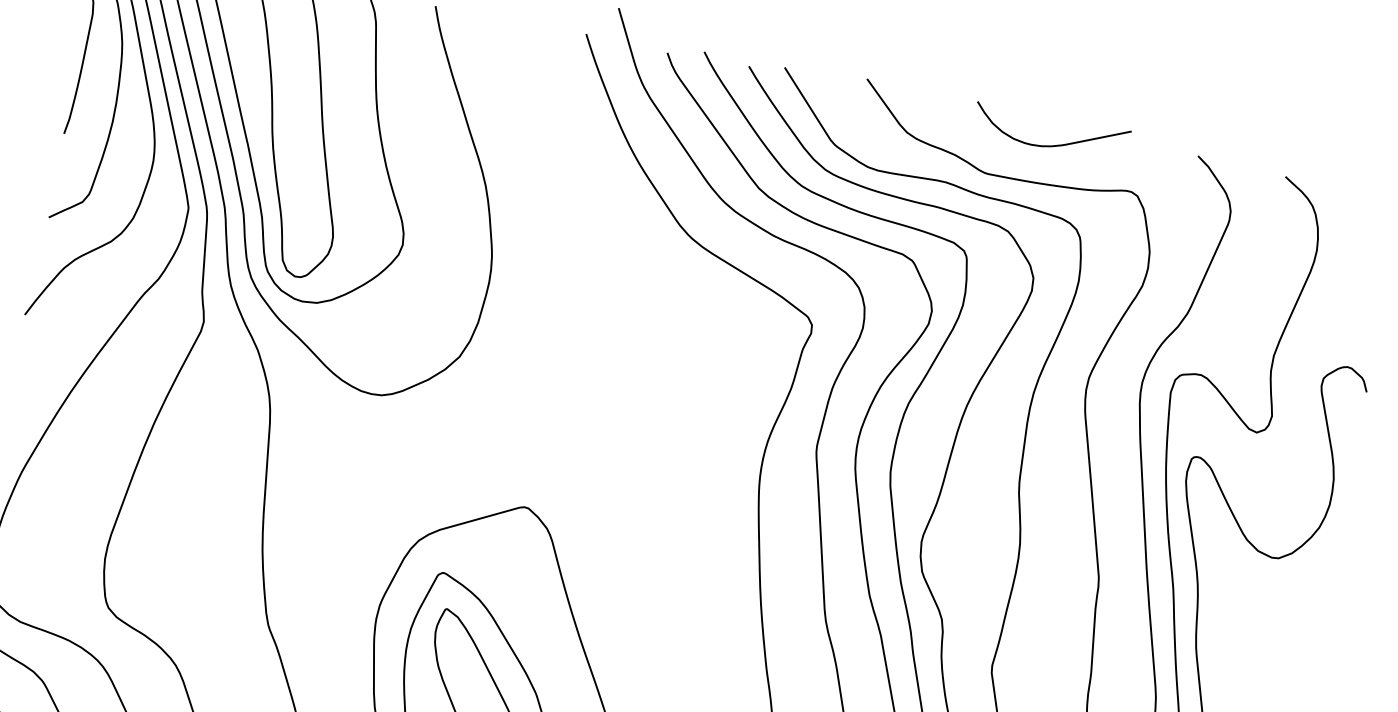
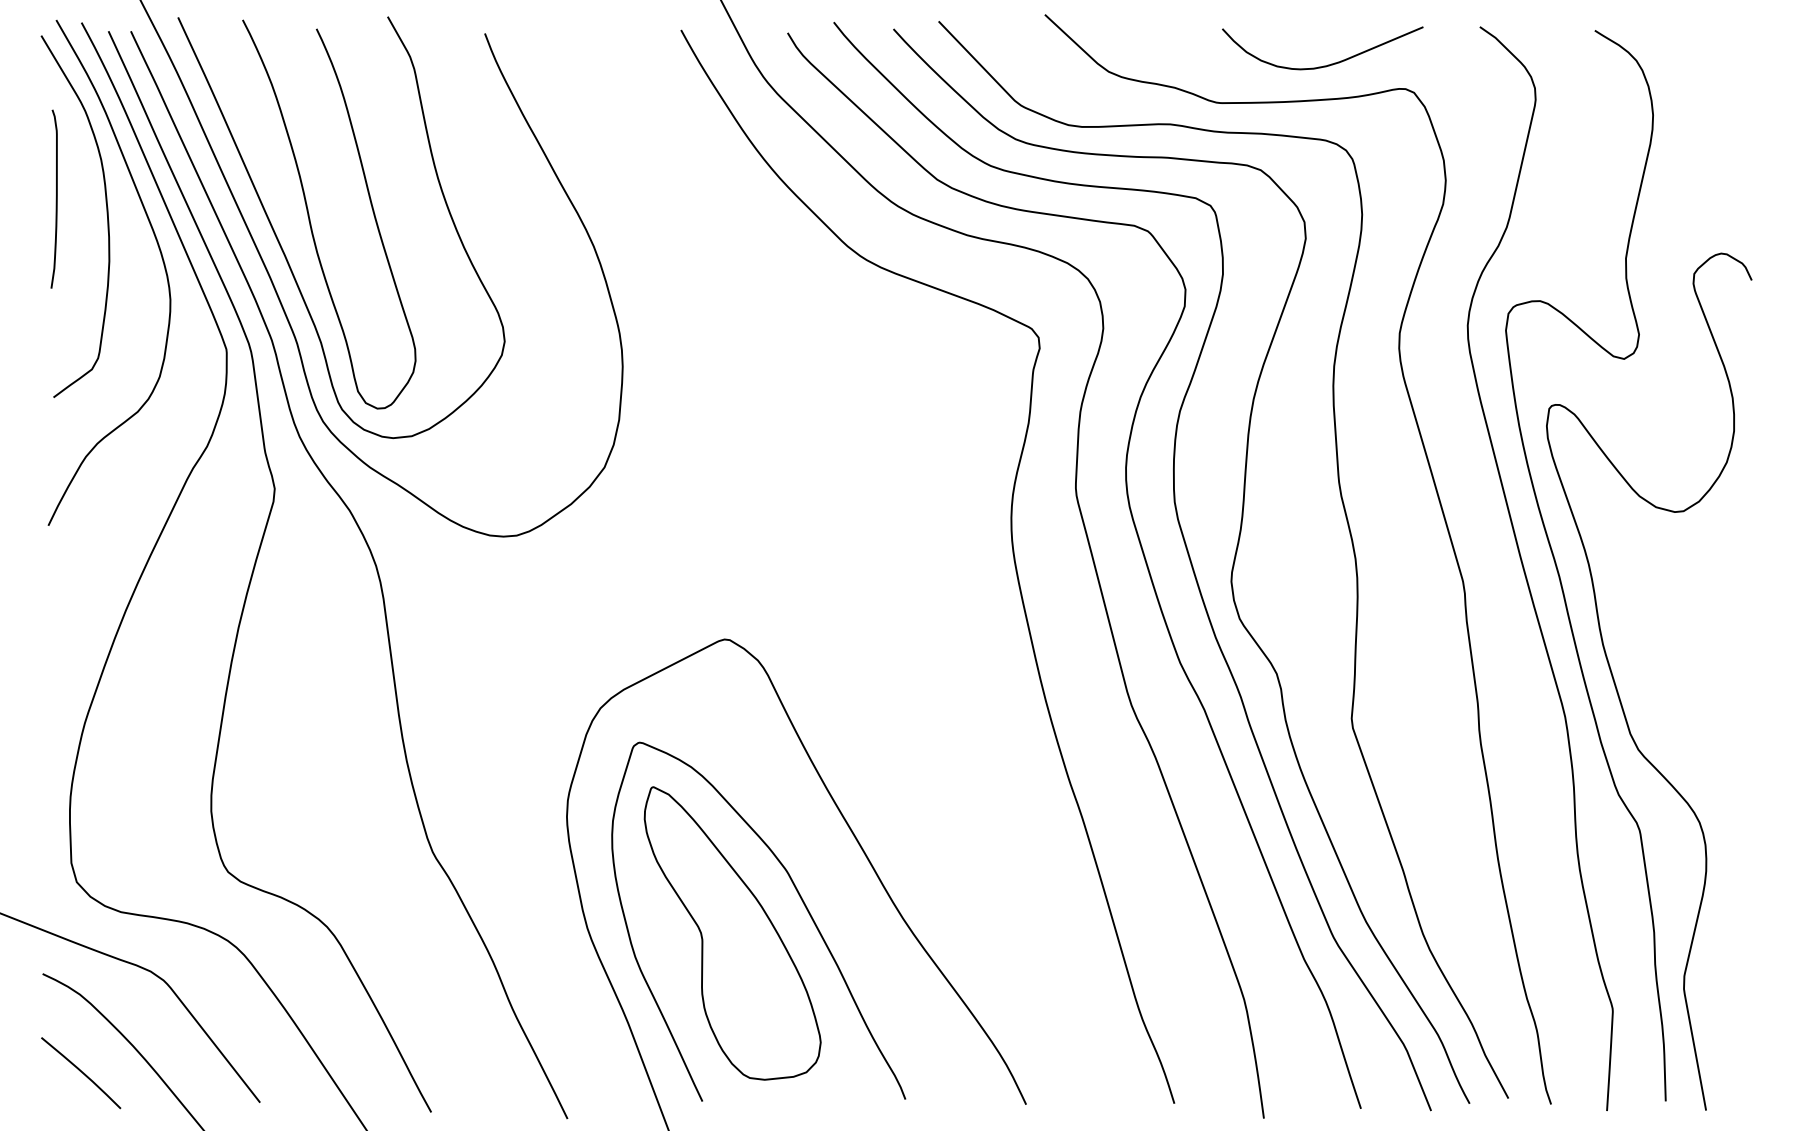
curve: (1049, 145) -> (1323, 65), moved

